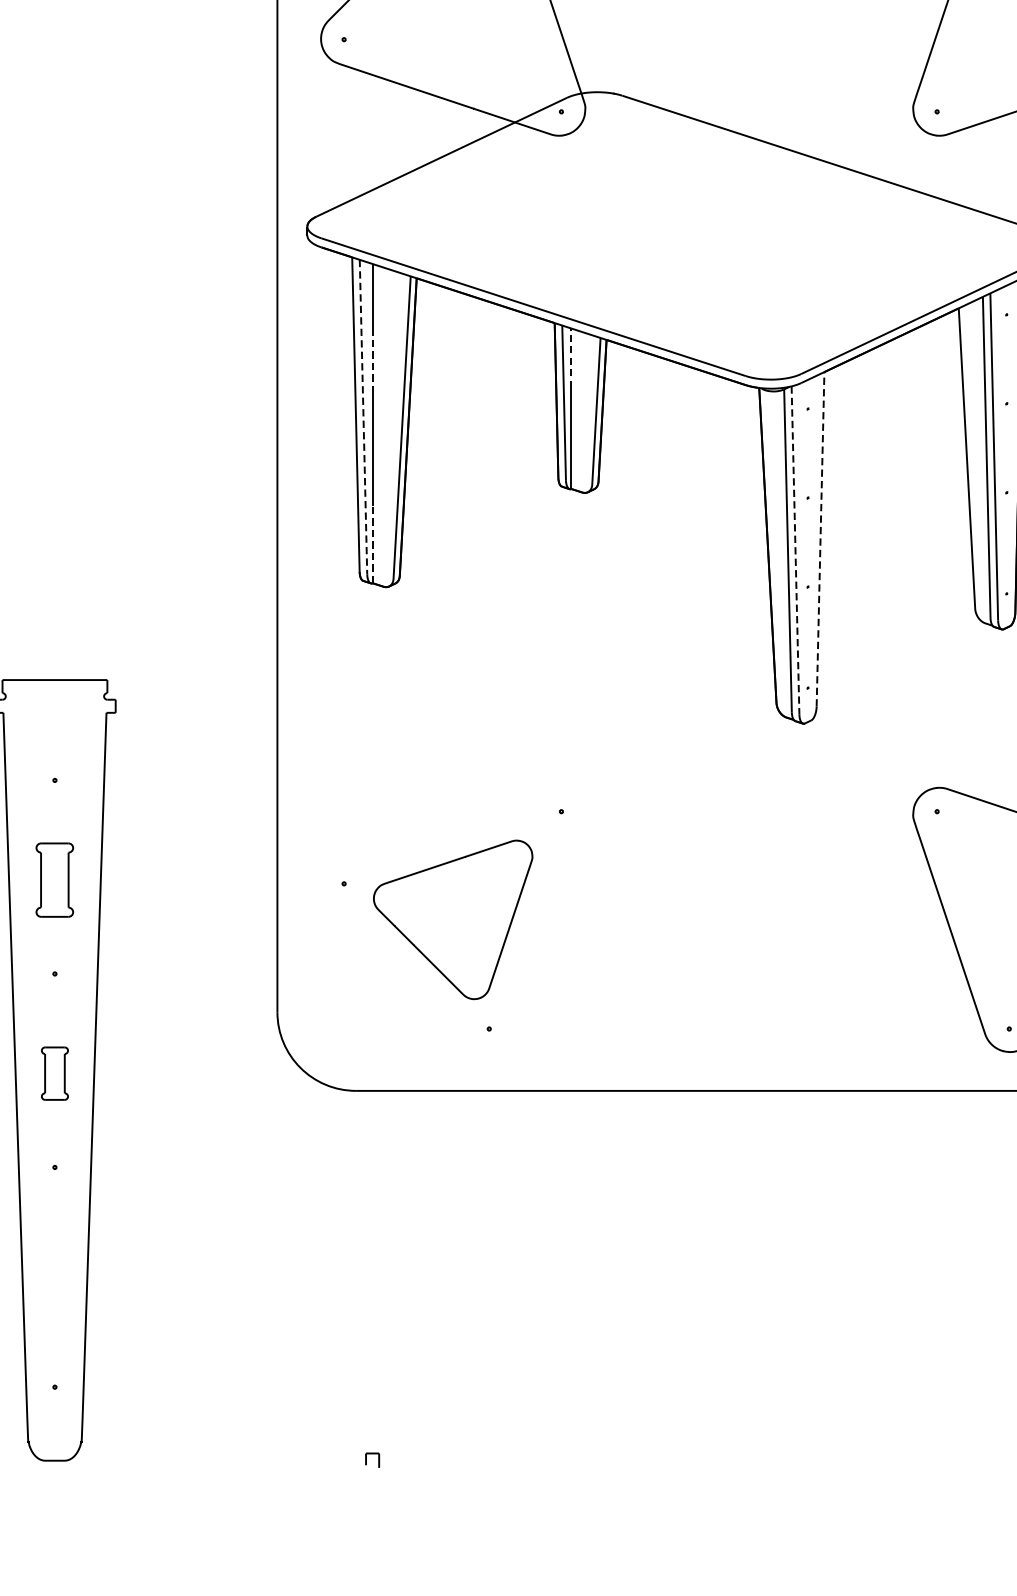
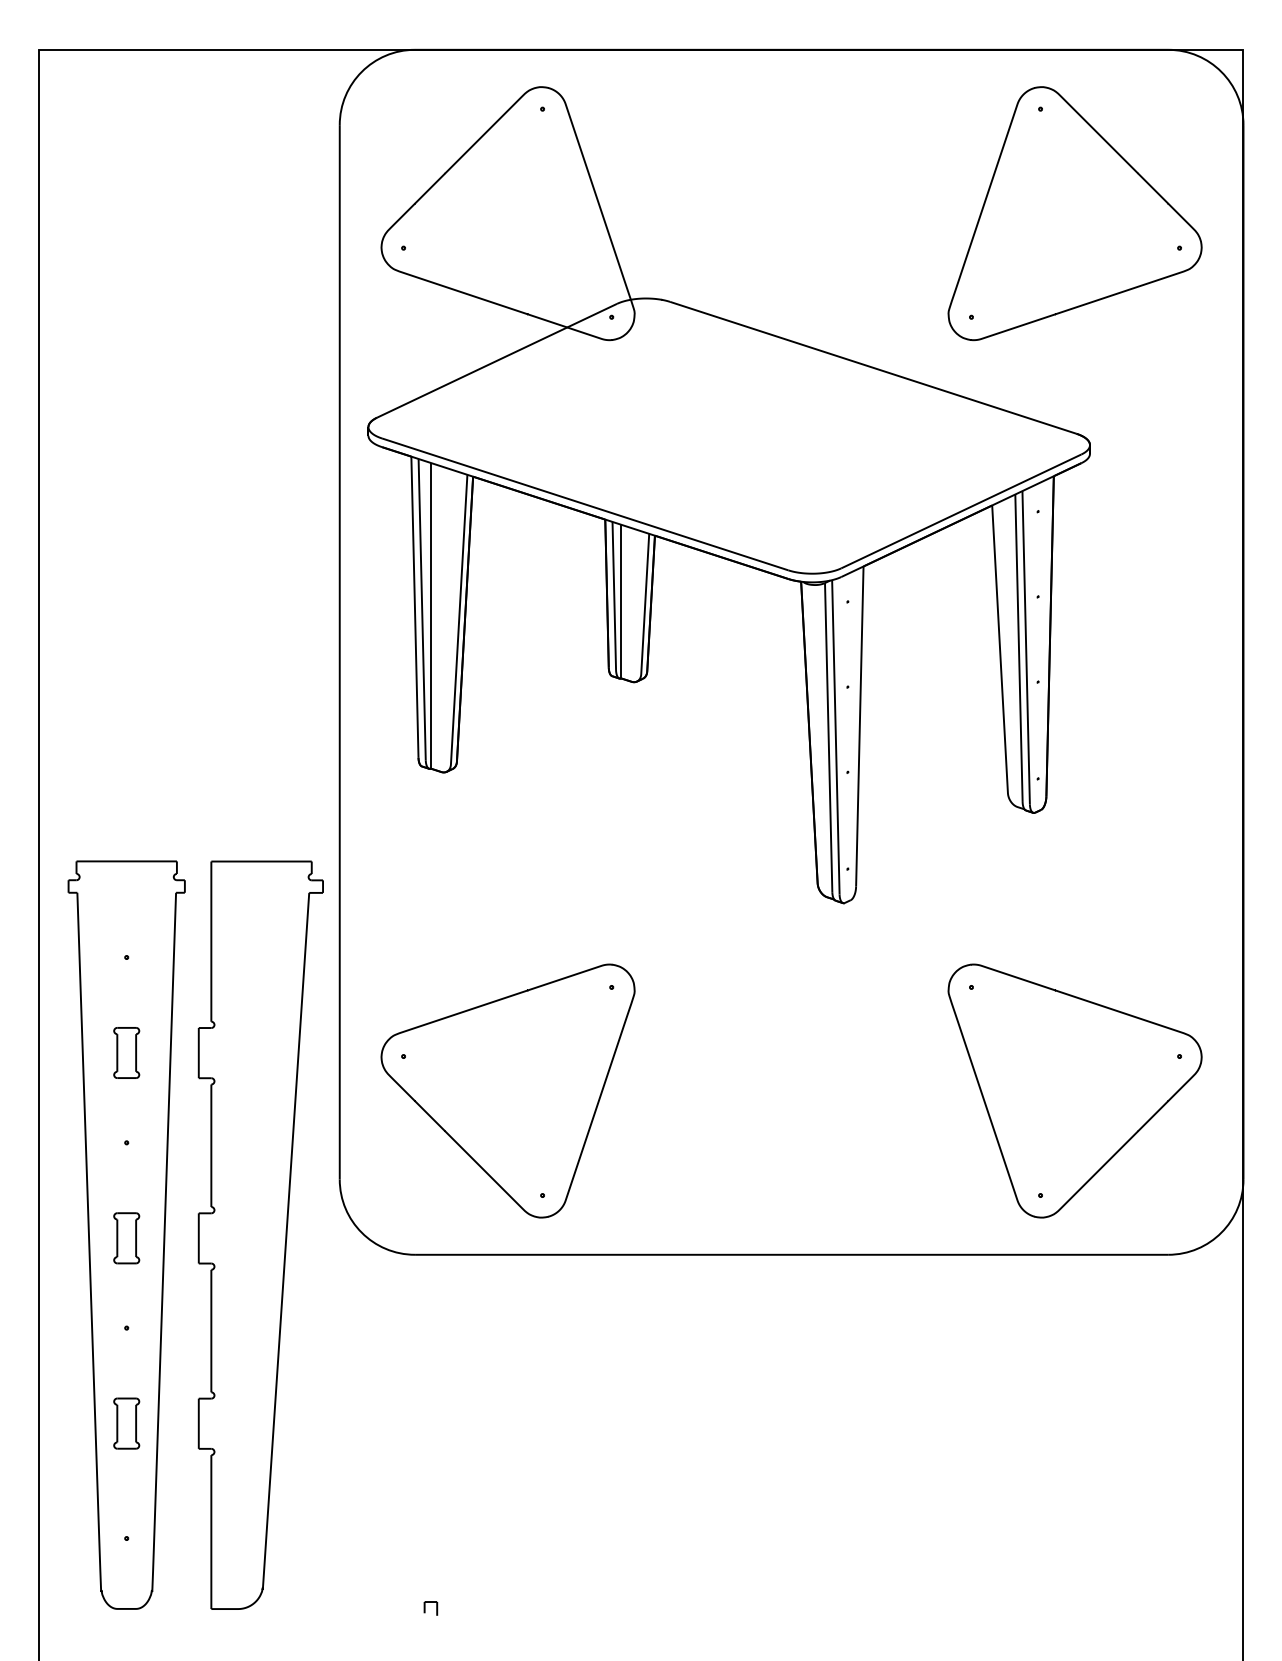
line: (571, 357) -> (621, 552), dashed -> solid
line: (373, 360) -> (431, 555), dashed -> solid
line: (363, 417) -> (422, 609), dashed -> solid
line: (820, 539) -> (859, 726), dashed -> solid
line: (373, 544) -> (431, 731), dashed -> solid
line: (795, 550) -> (835, 737), dashed -> solid
part: (54, 879) -> (126, 1052), size x0.71
part: (452, 919) -> (507, 1090), size x1.67
part: (194, 1069) -> (260, 1234), added
part: (54, 1267) -> (126, 1423), added

